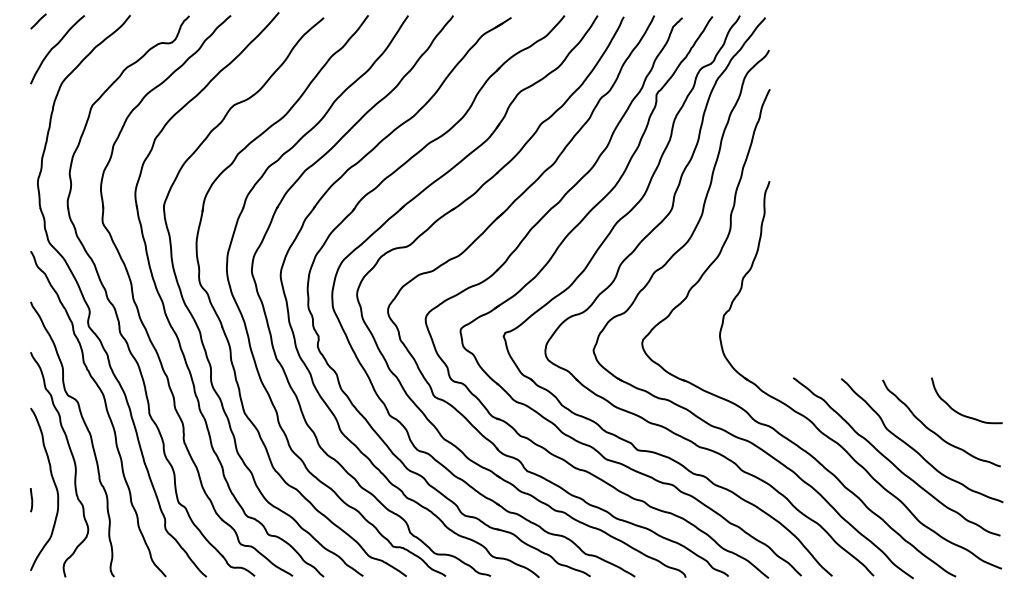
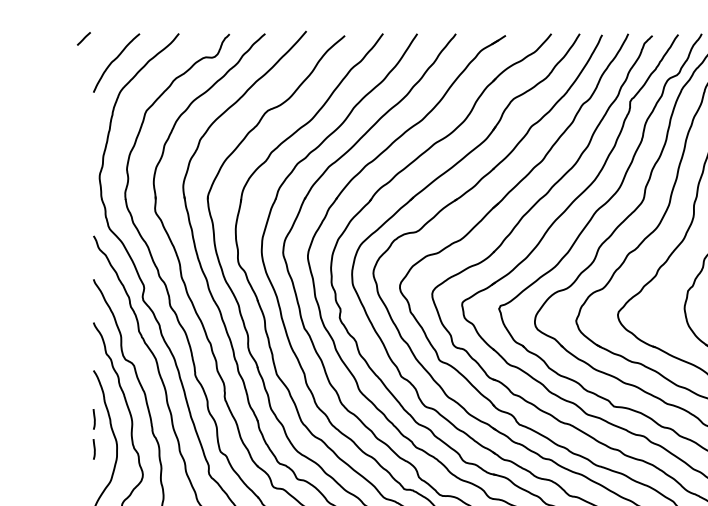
line: (38, 21) -> (83, 38), moved
curve: (31, 465) -> (94, 419), added

